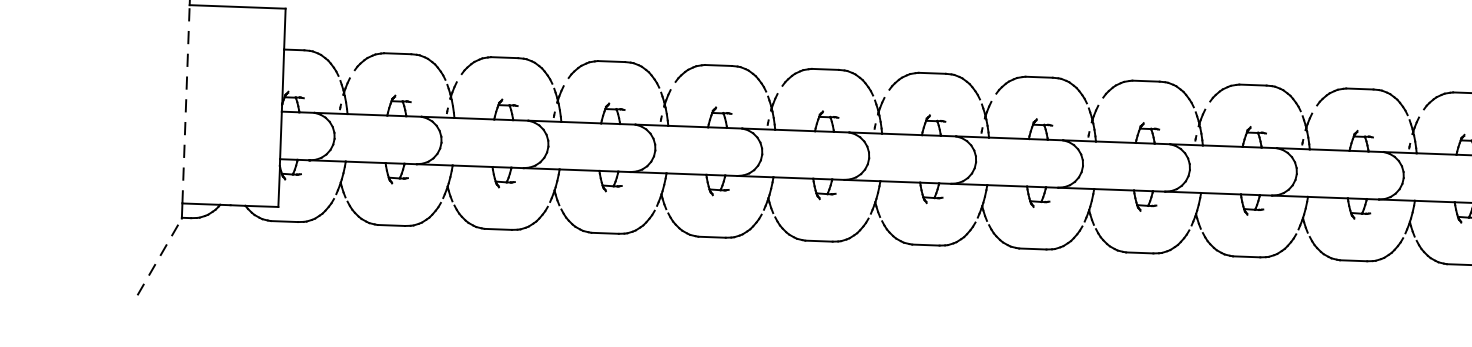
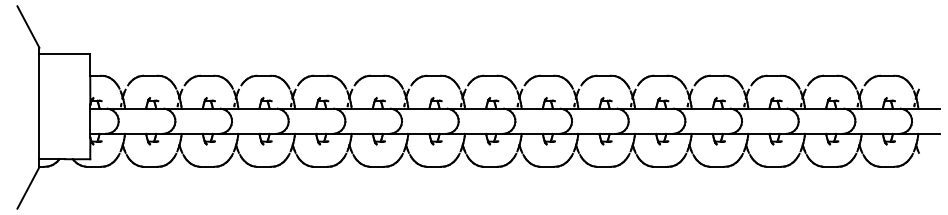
line: (186, 104) -> (39, 106), dashed -> solid
line: (159, 256) -> (28, 187), dashed -> solid

